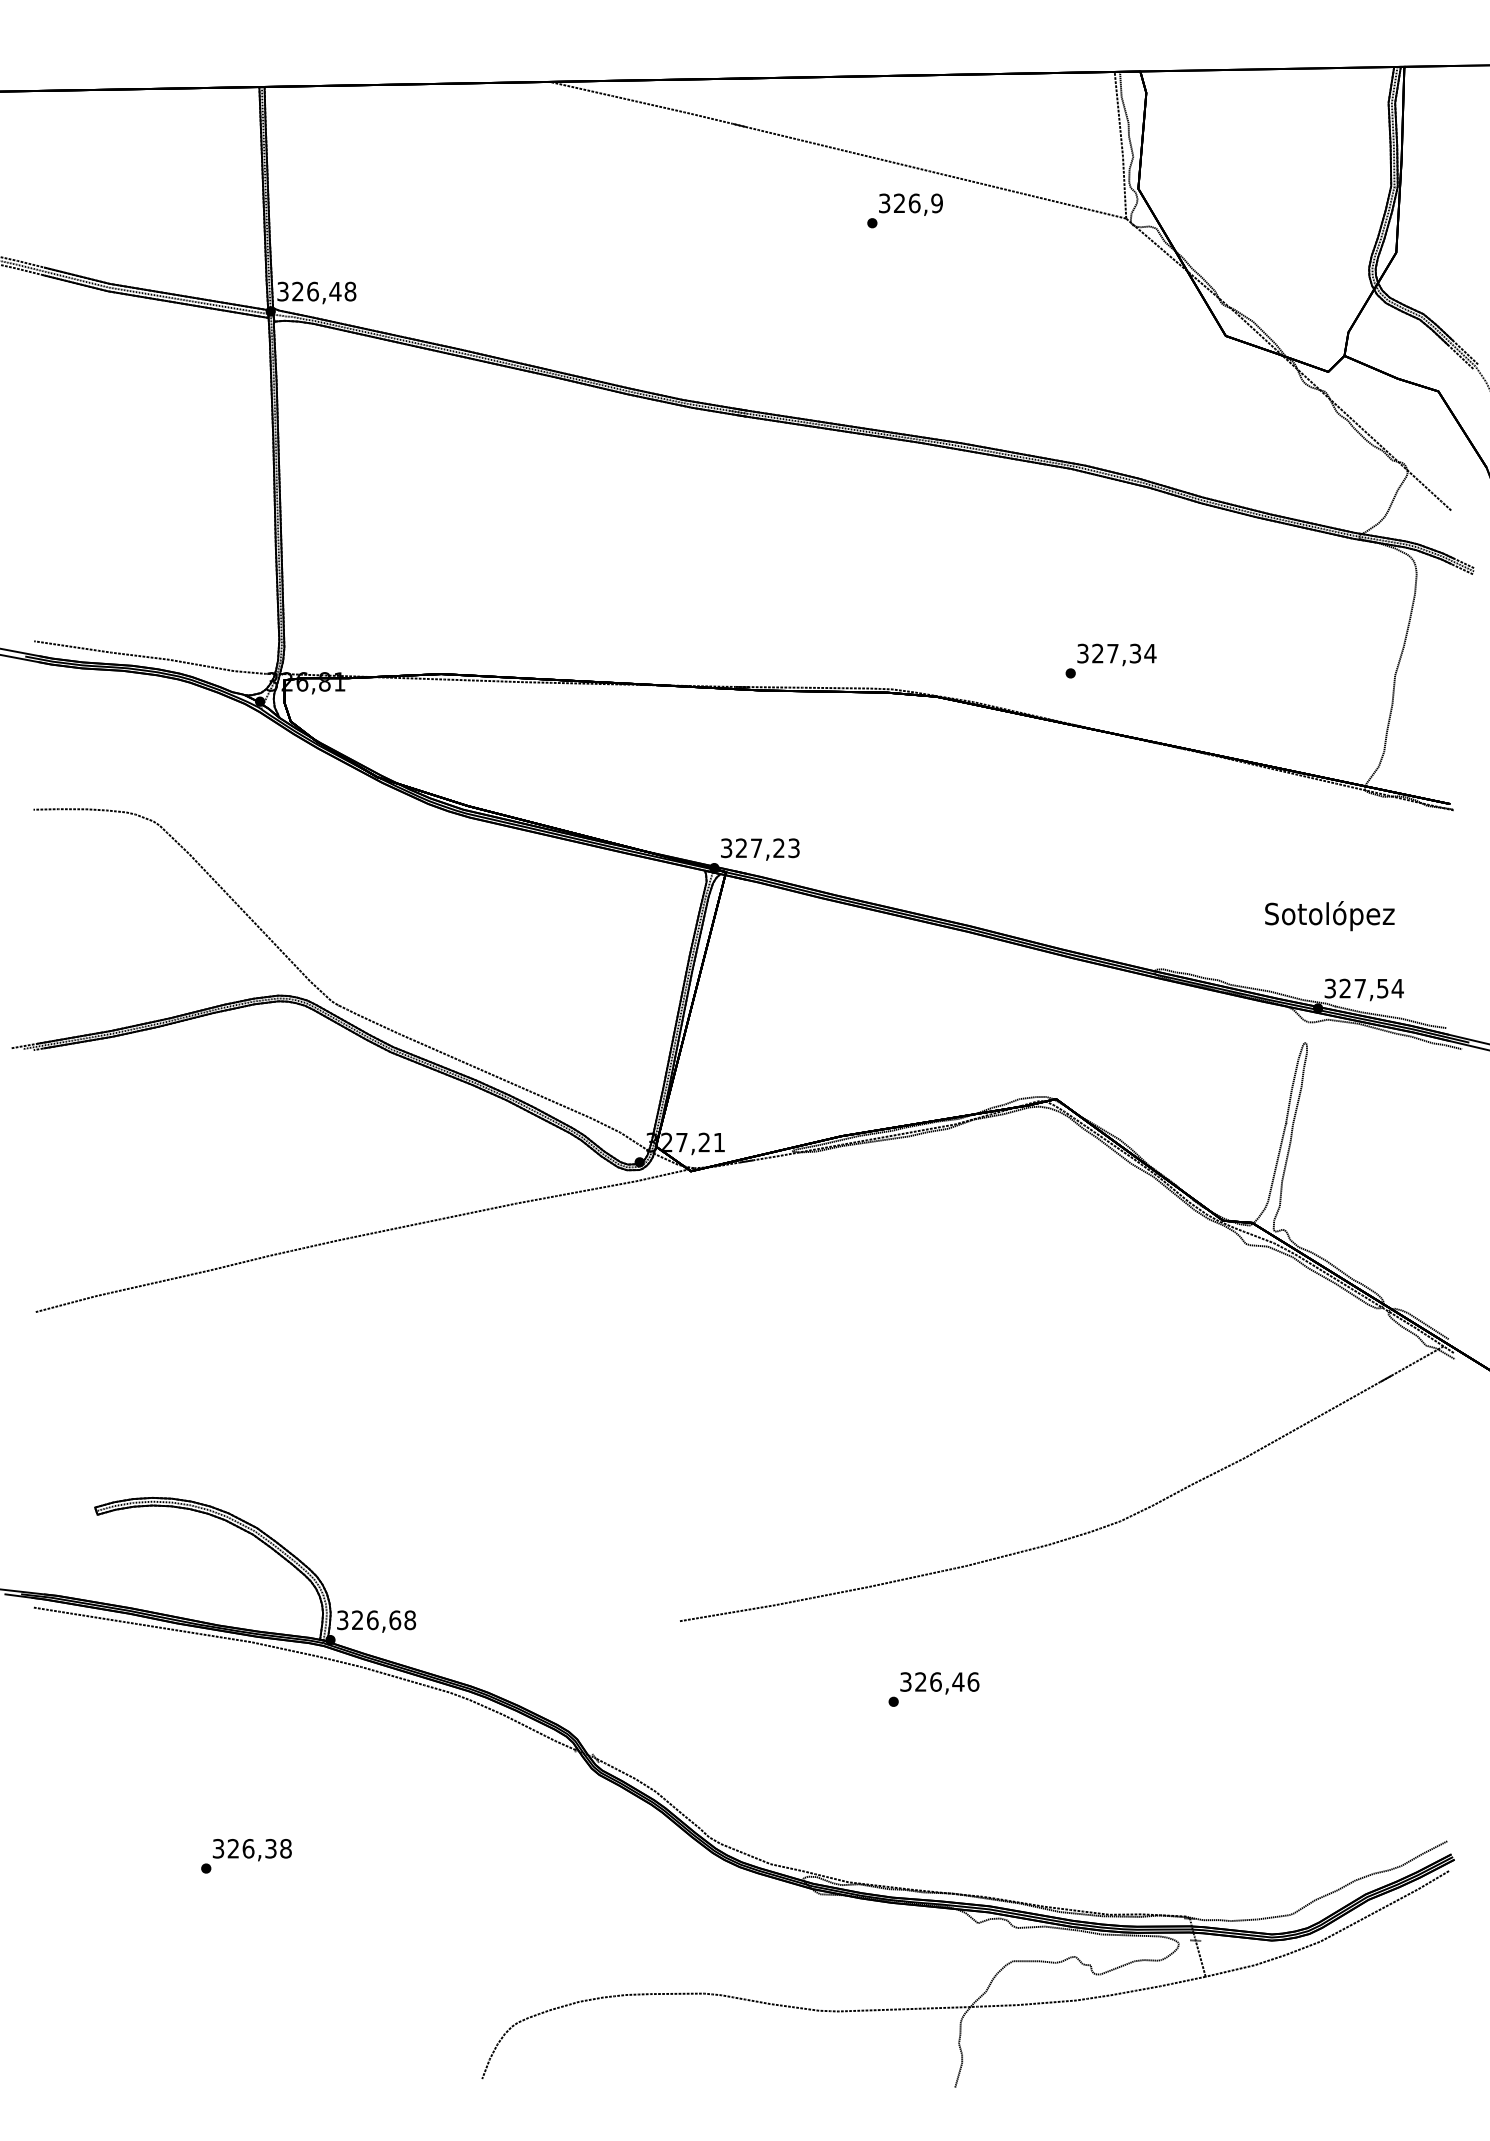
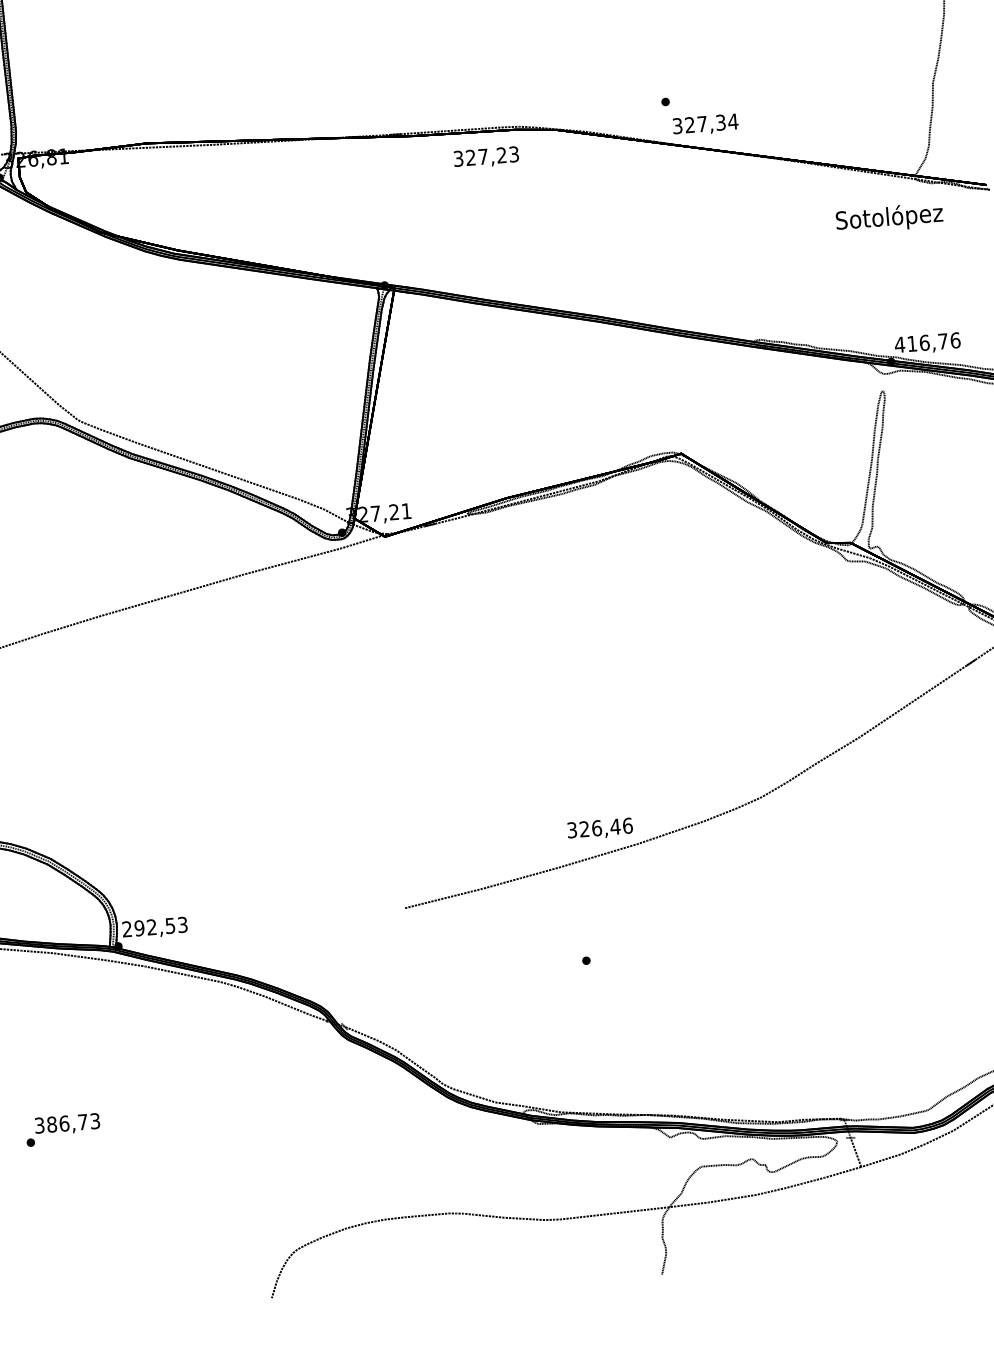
text: (1116, 654) -> (705, 124), moved
text: (760, 849) -> (486, 157), moved
text: (1329, 916) -> (889, 218), moved
text: (1363, 988) -> (927, 342), 327,54 -> 416,76
text: (376, 1620) -> (155, 927), 326,68 -> 292,53
text: (939, 1683) -> (599, 829), moved
text: (259, 1848) -> (73, 1122), 326,38 -> 386,73

